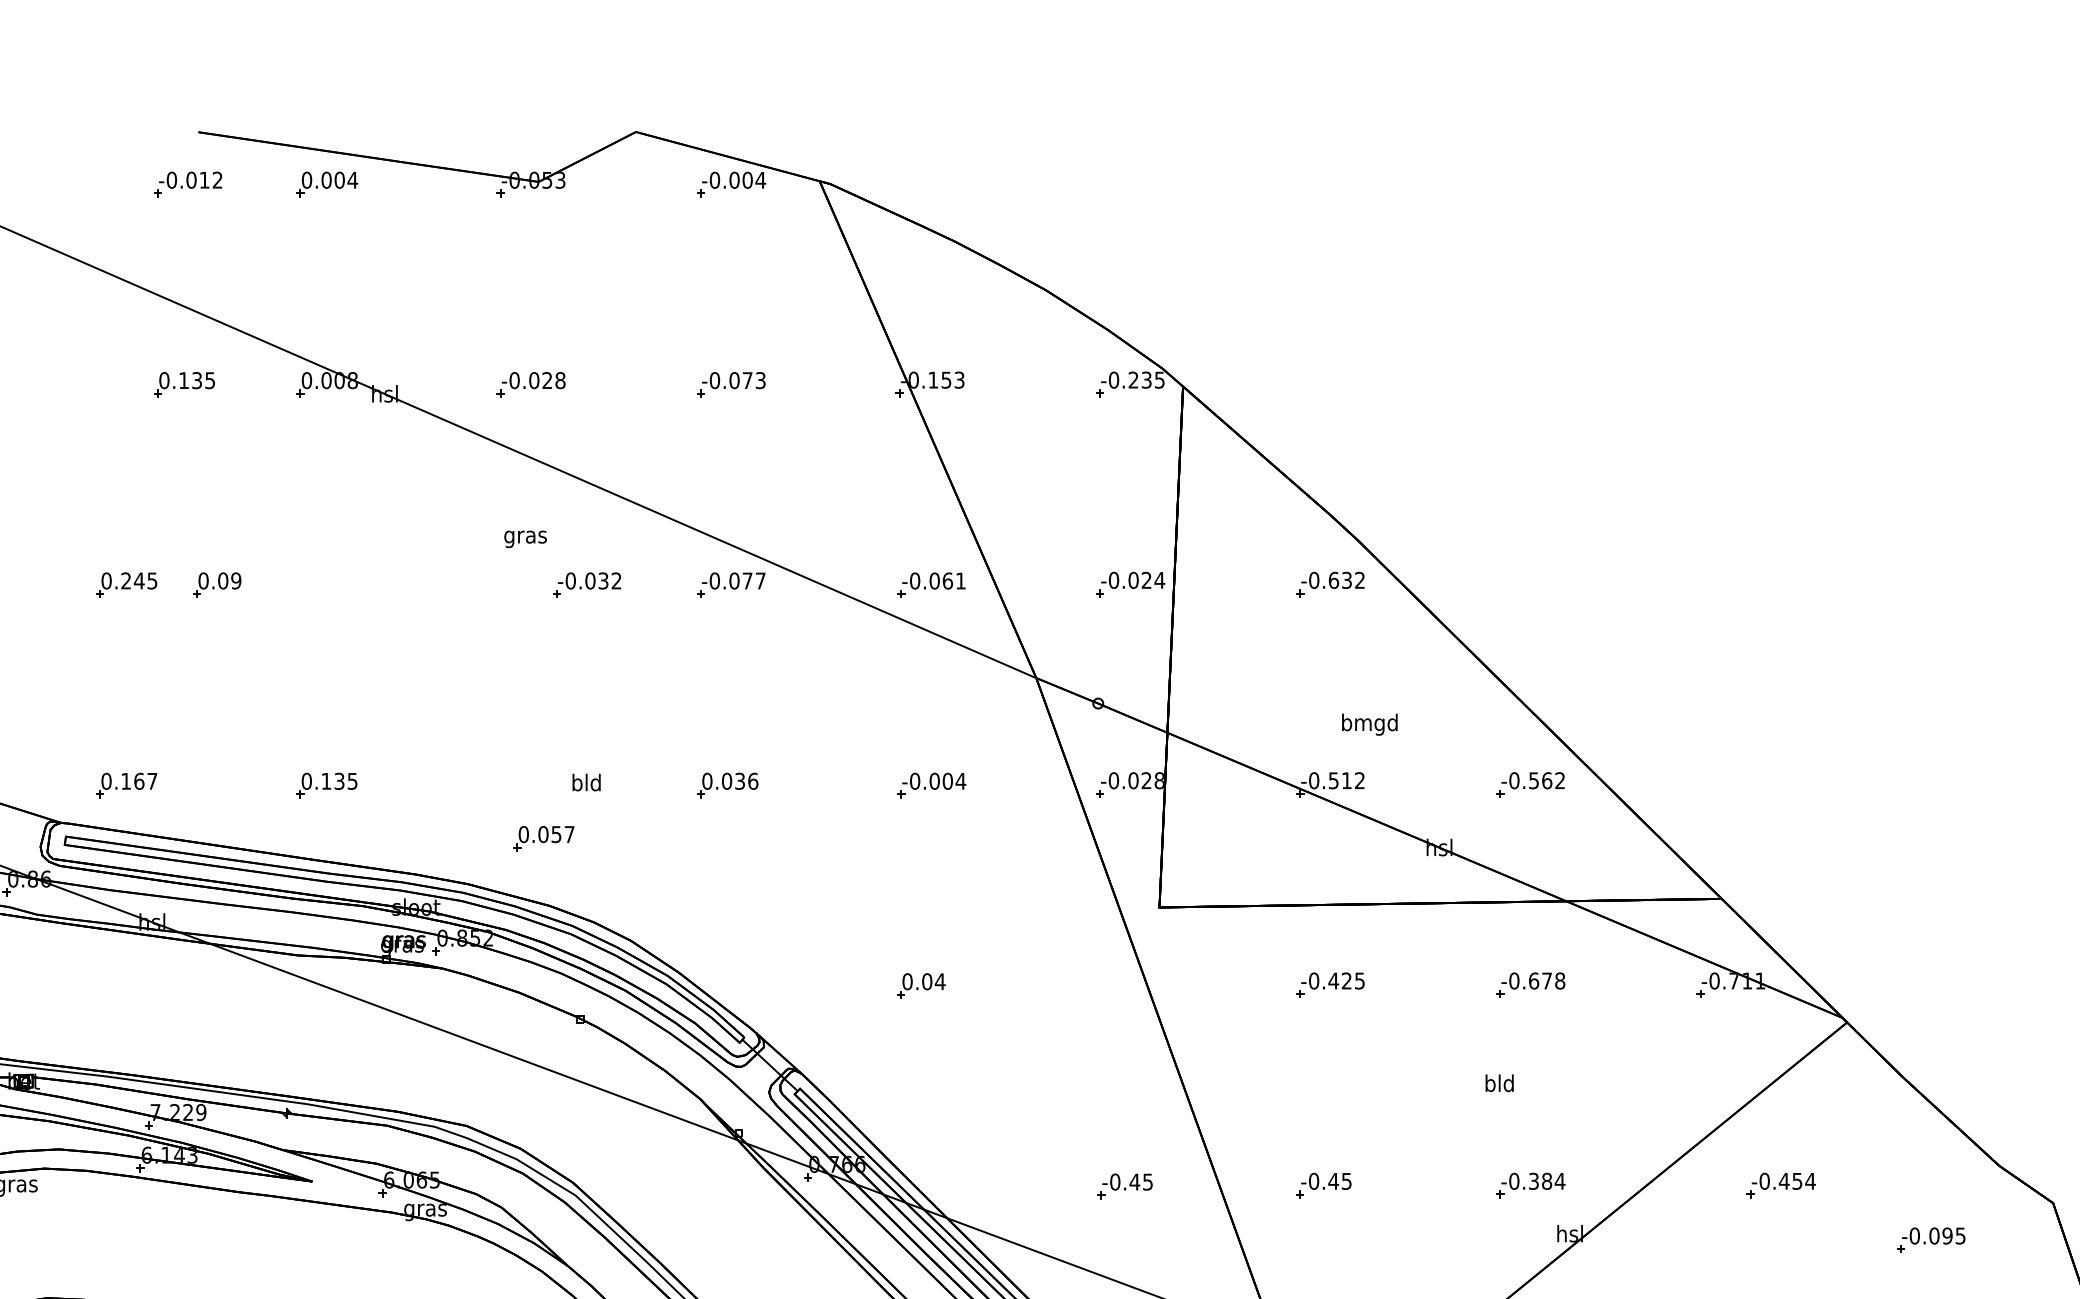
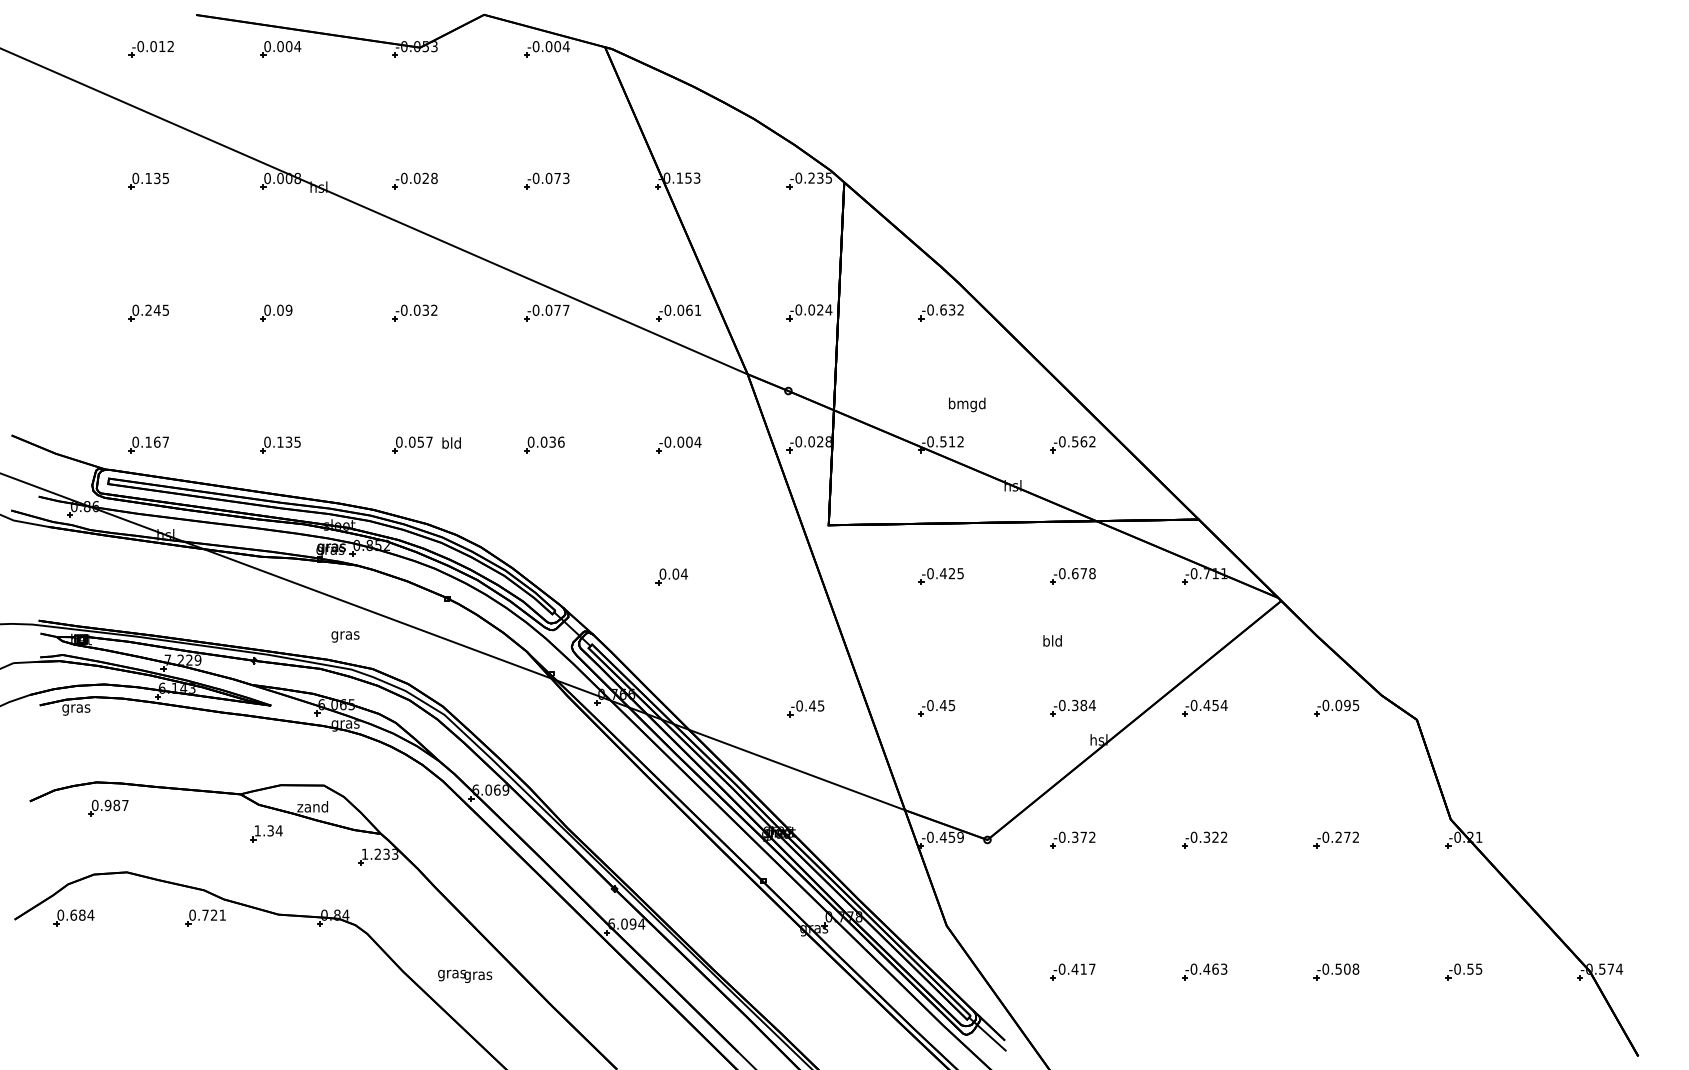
part: (186, 184) -> (150, 49), moved
part: (183, 383) -> (148, 180), moved
text: (525, 538) -> (345, 636), moved
part: (217, 584) -> (276, 312), moved
part: (586, 584) -> (414, 312), moved
part: (543, 837) -> (412, 444), moved
part: (1780, 1184) -> (1204, 707), moved
part: (1930, 1239) -> (1336, 707), moved

